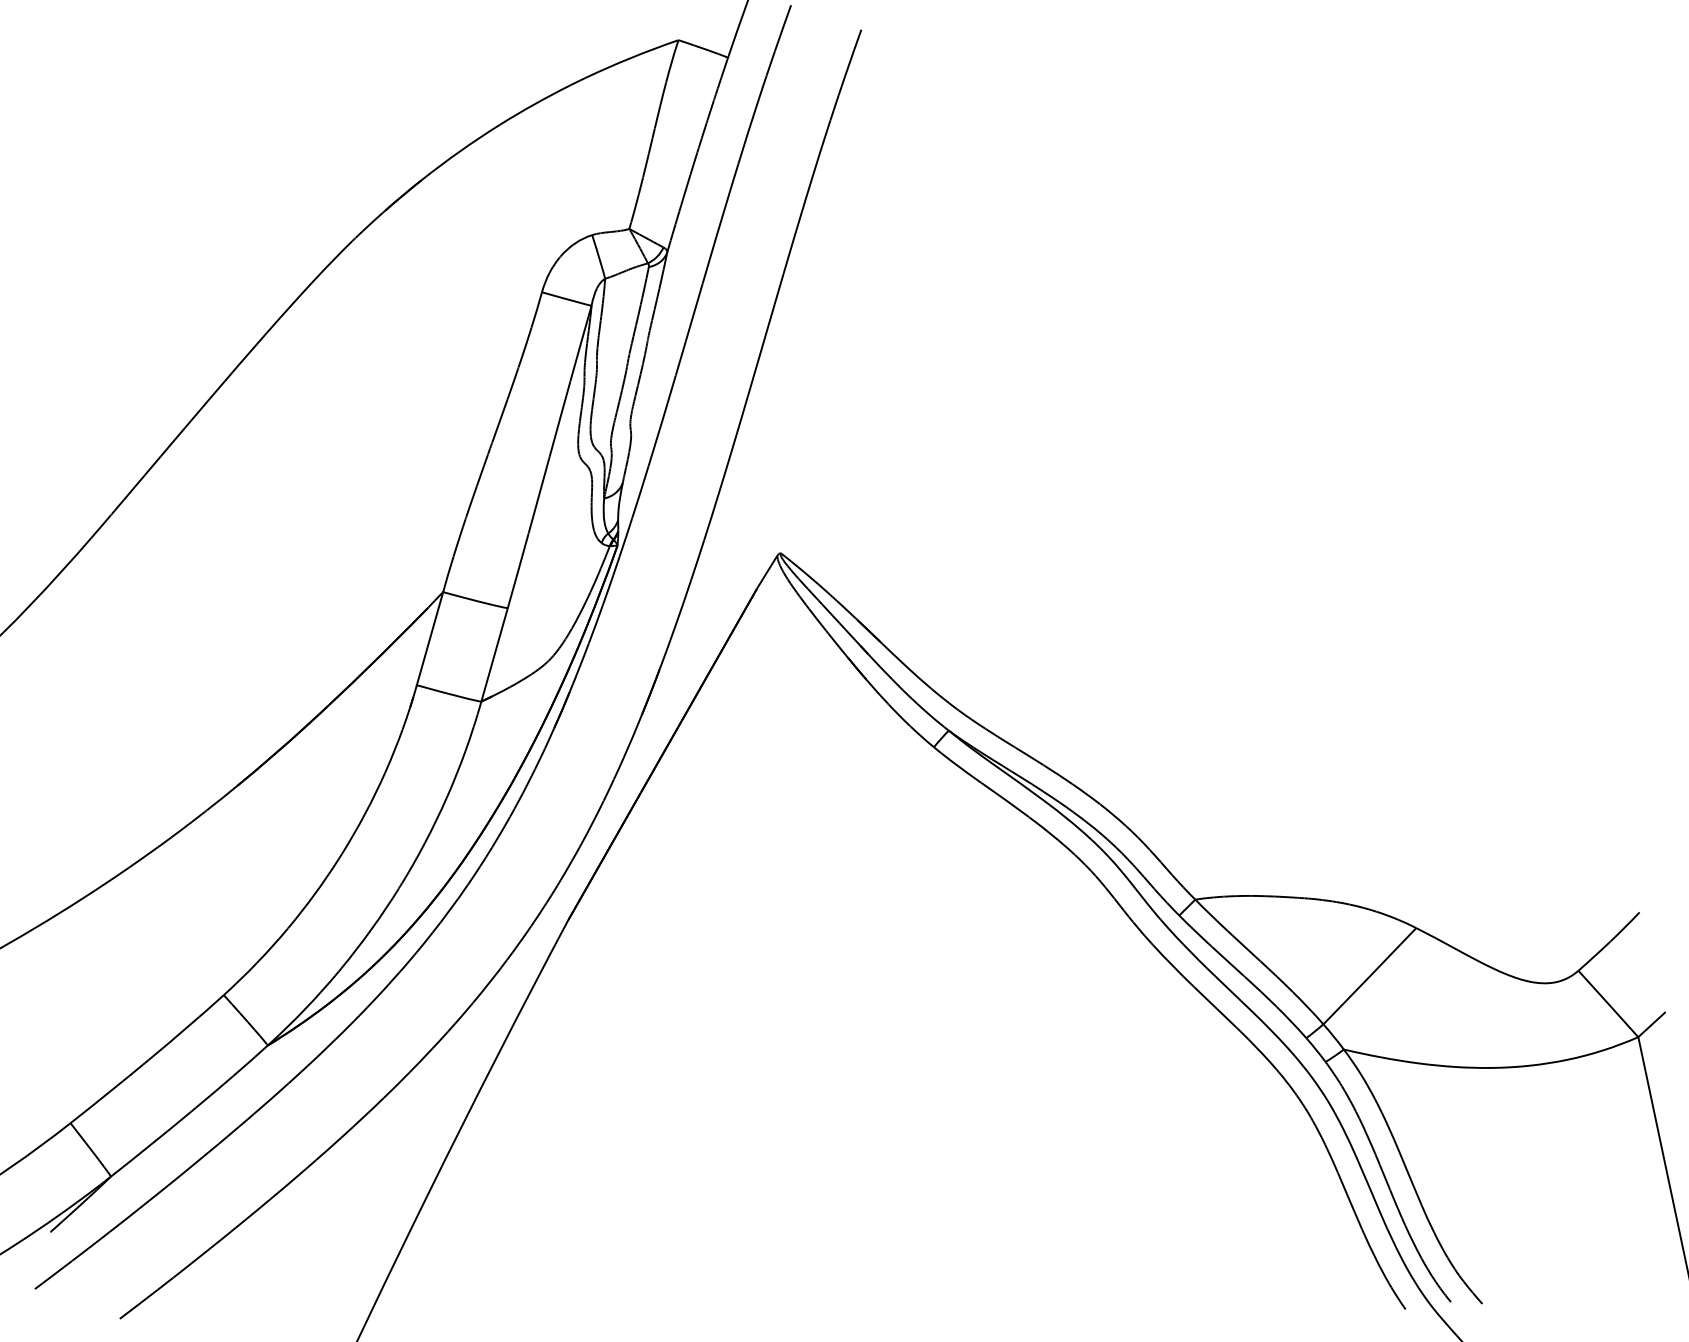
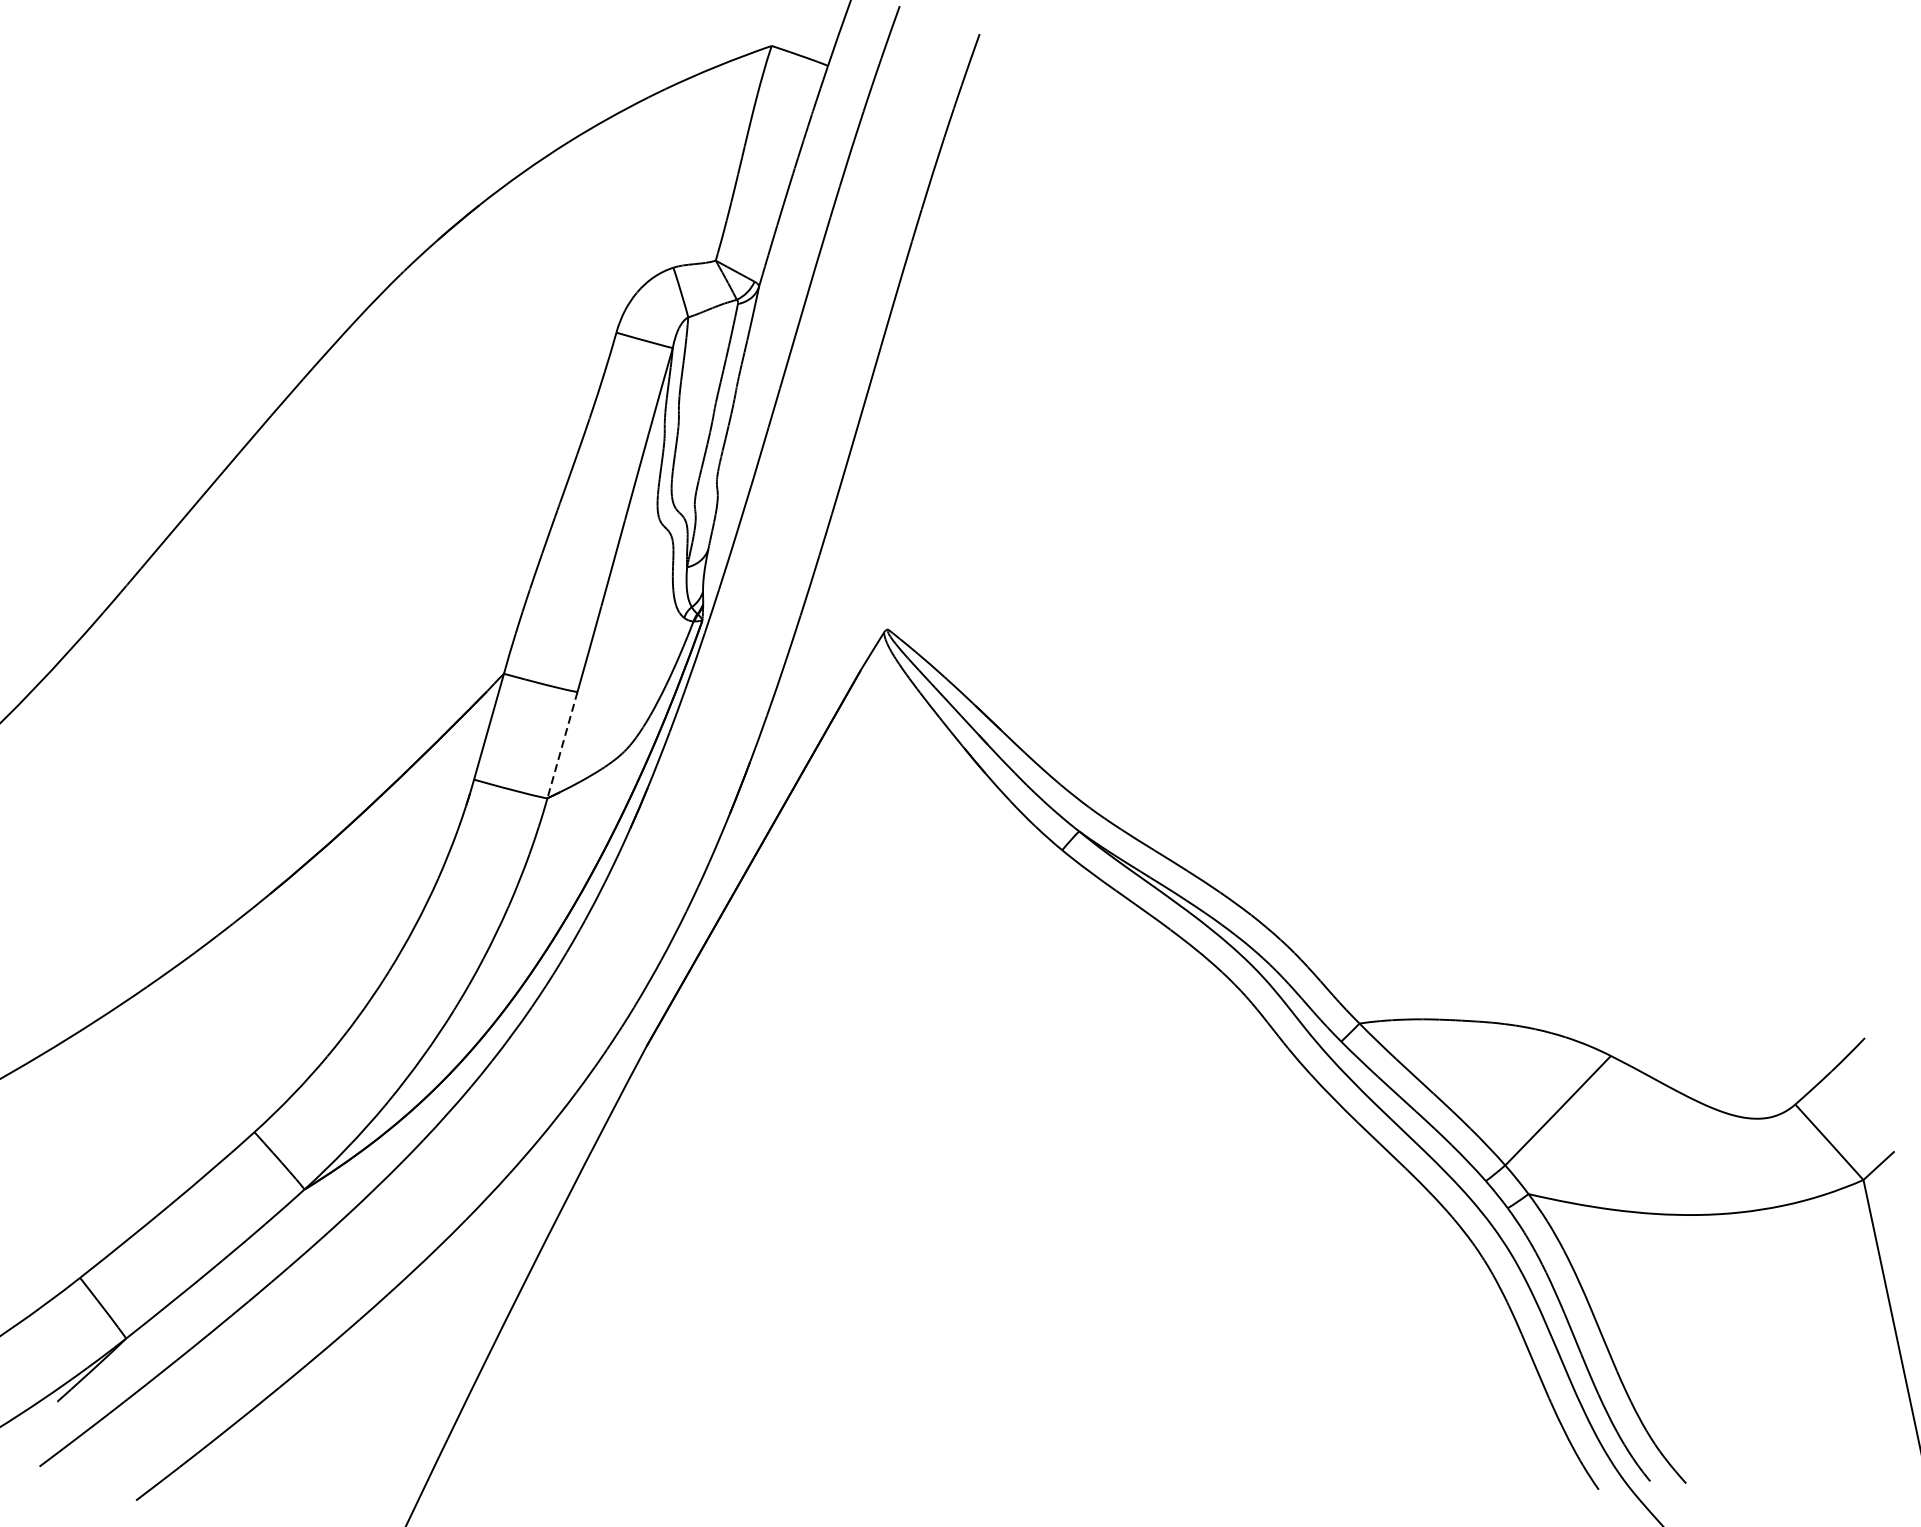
line: (494, 654) -> (562, 744), solid -> dashed

